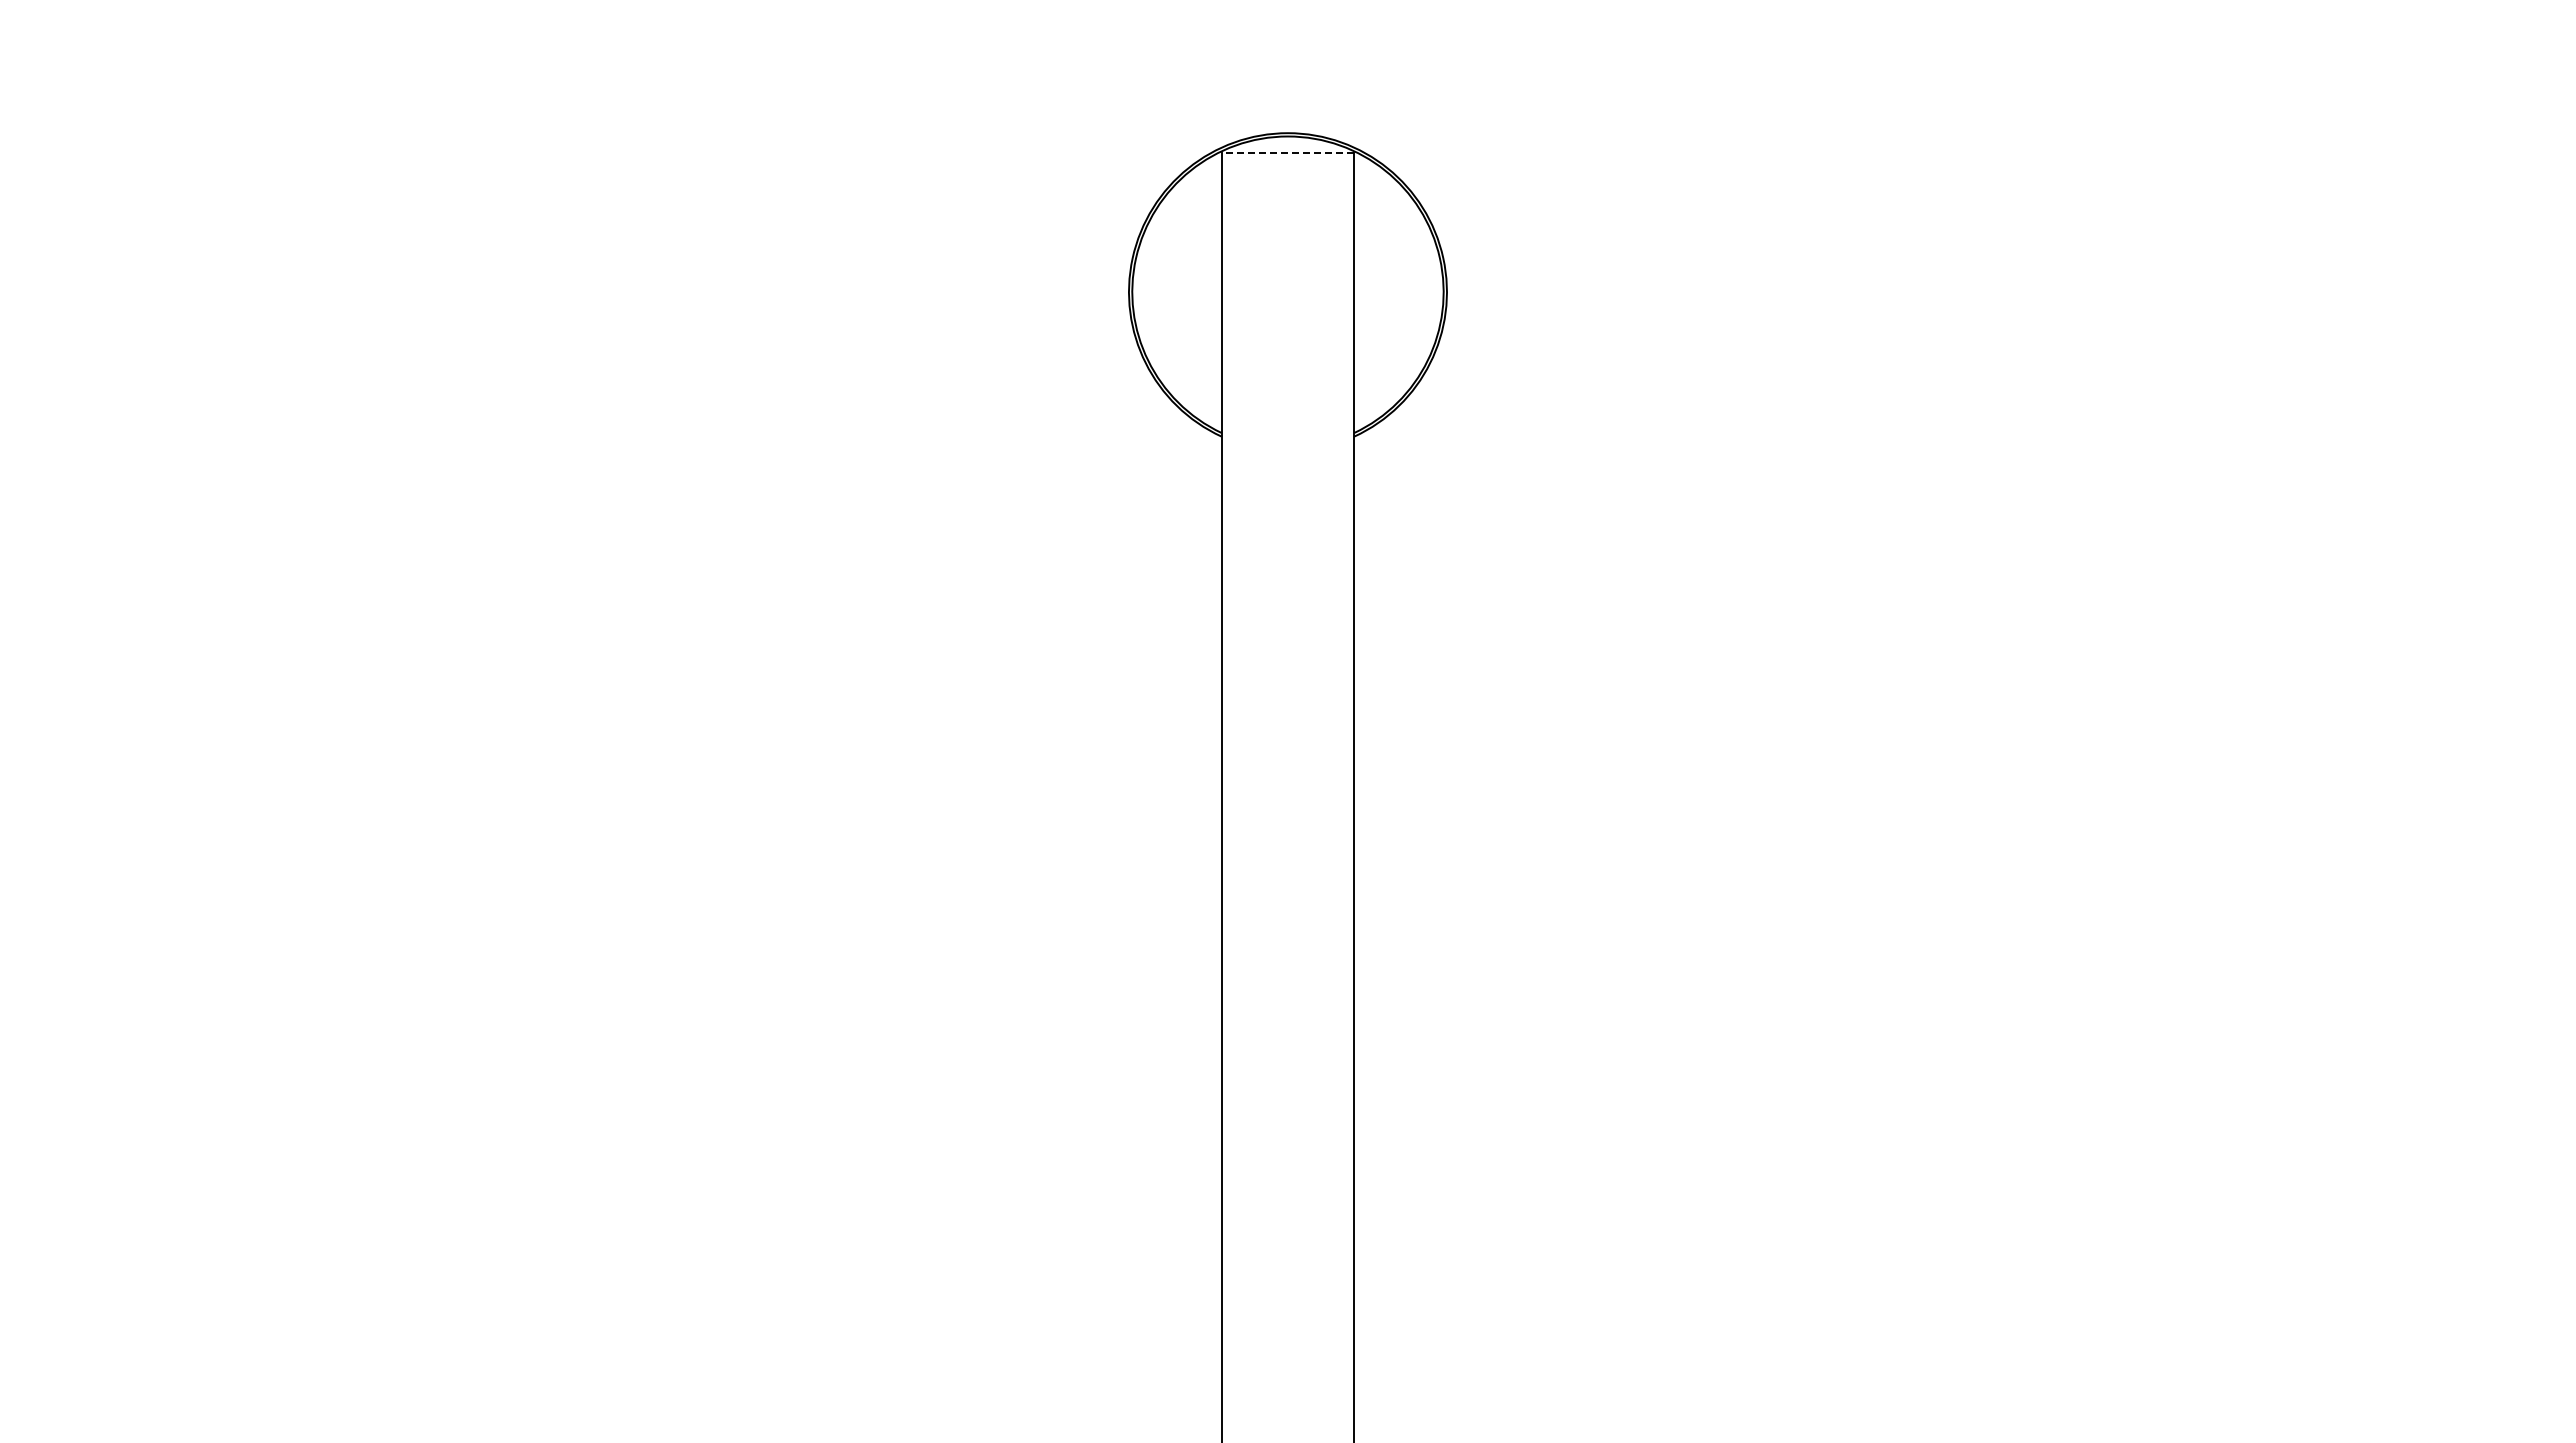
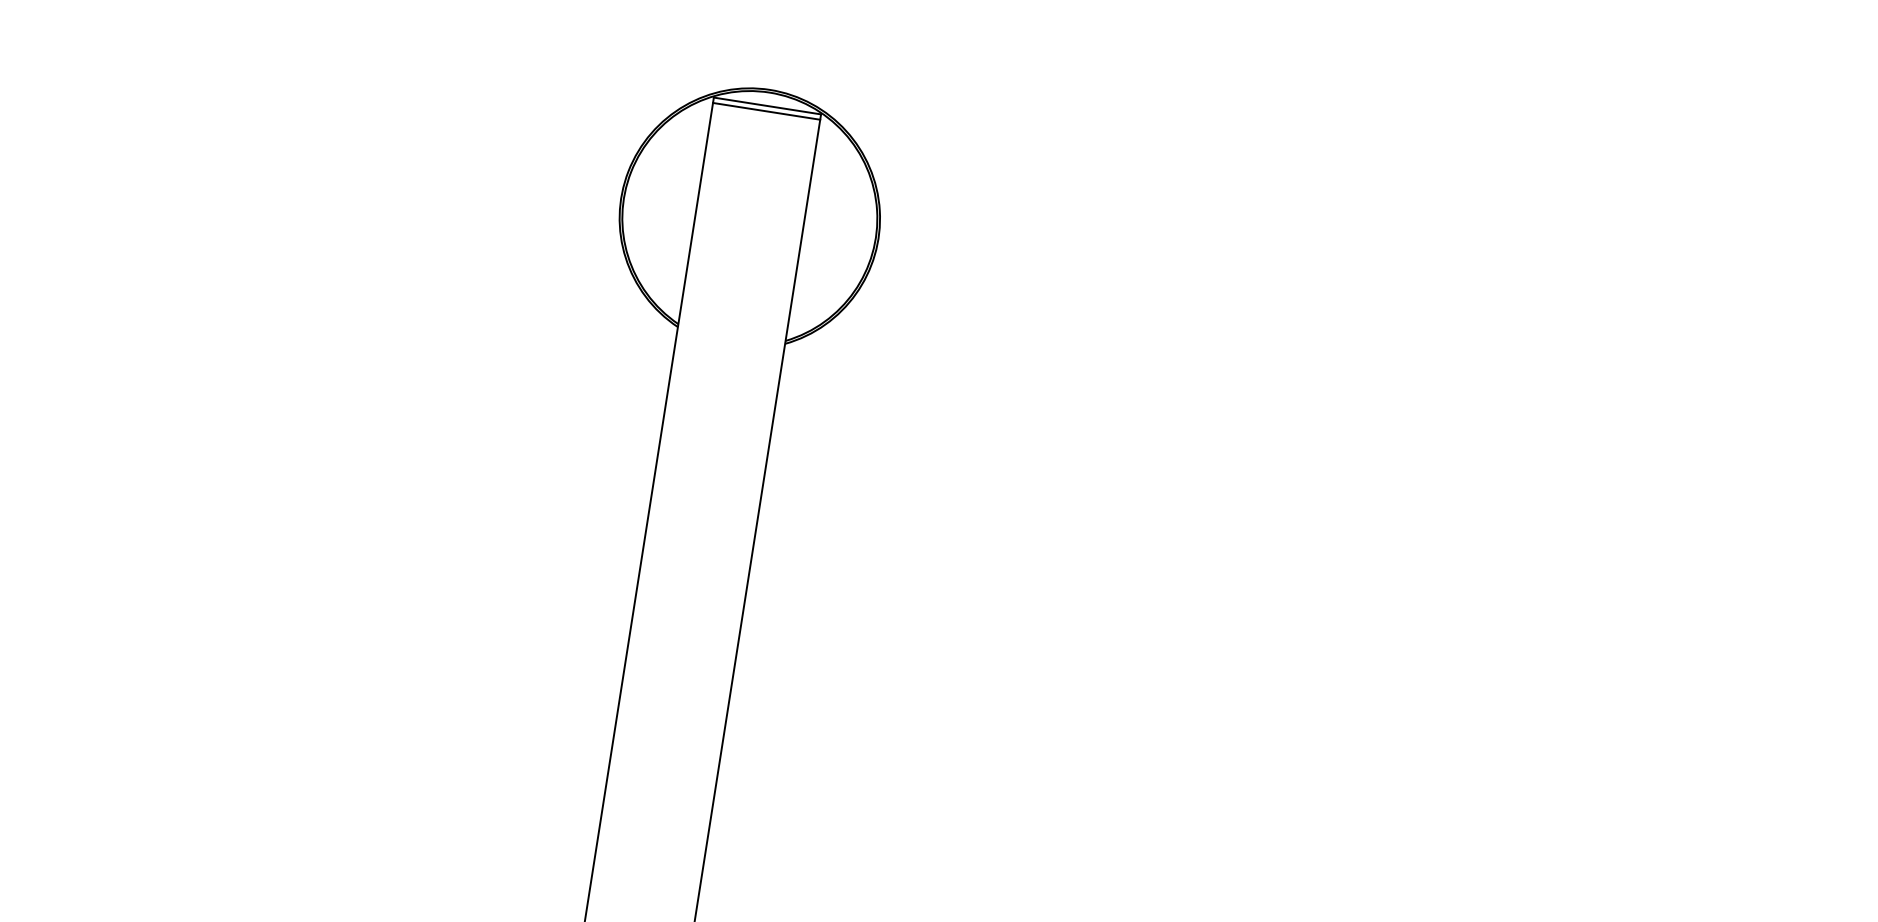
line: (1287, 153) -> (767, 106), dashed -> solid
line: (1287, 159) -> (766, 111), added

